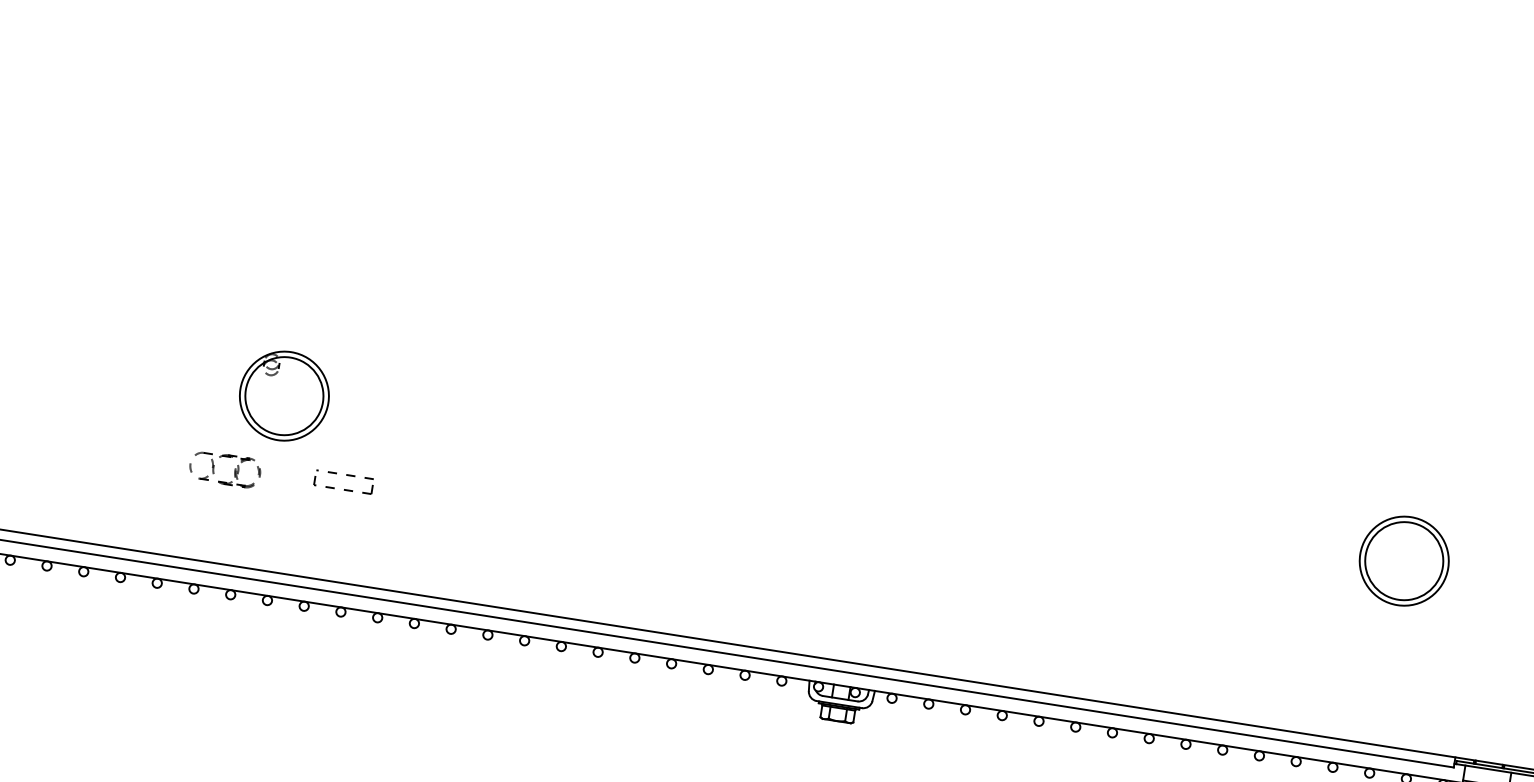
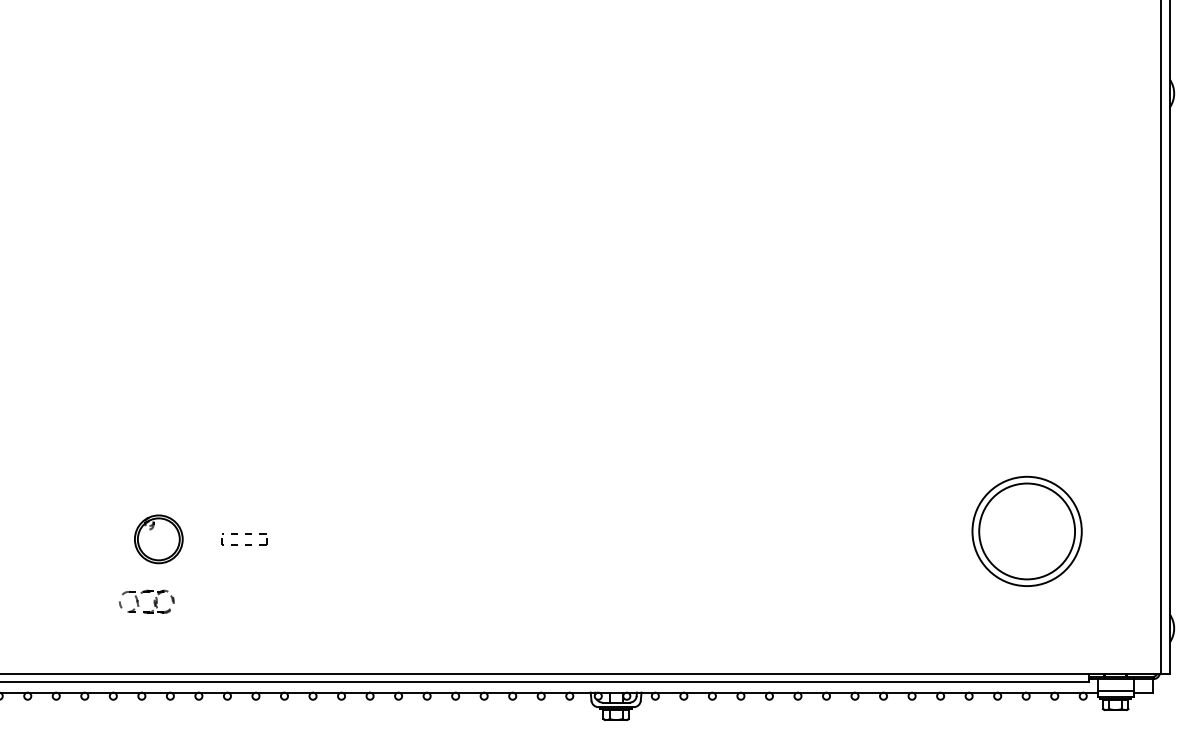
part: (283, 396) -> (158, 539), size x0.7
part: (233, 470) -> (153, 601), moved
part: (344, 482) -> (244, 539), moved
part: (1404, 561) -> (1027, 531), size x1.6

